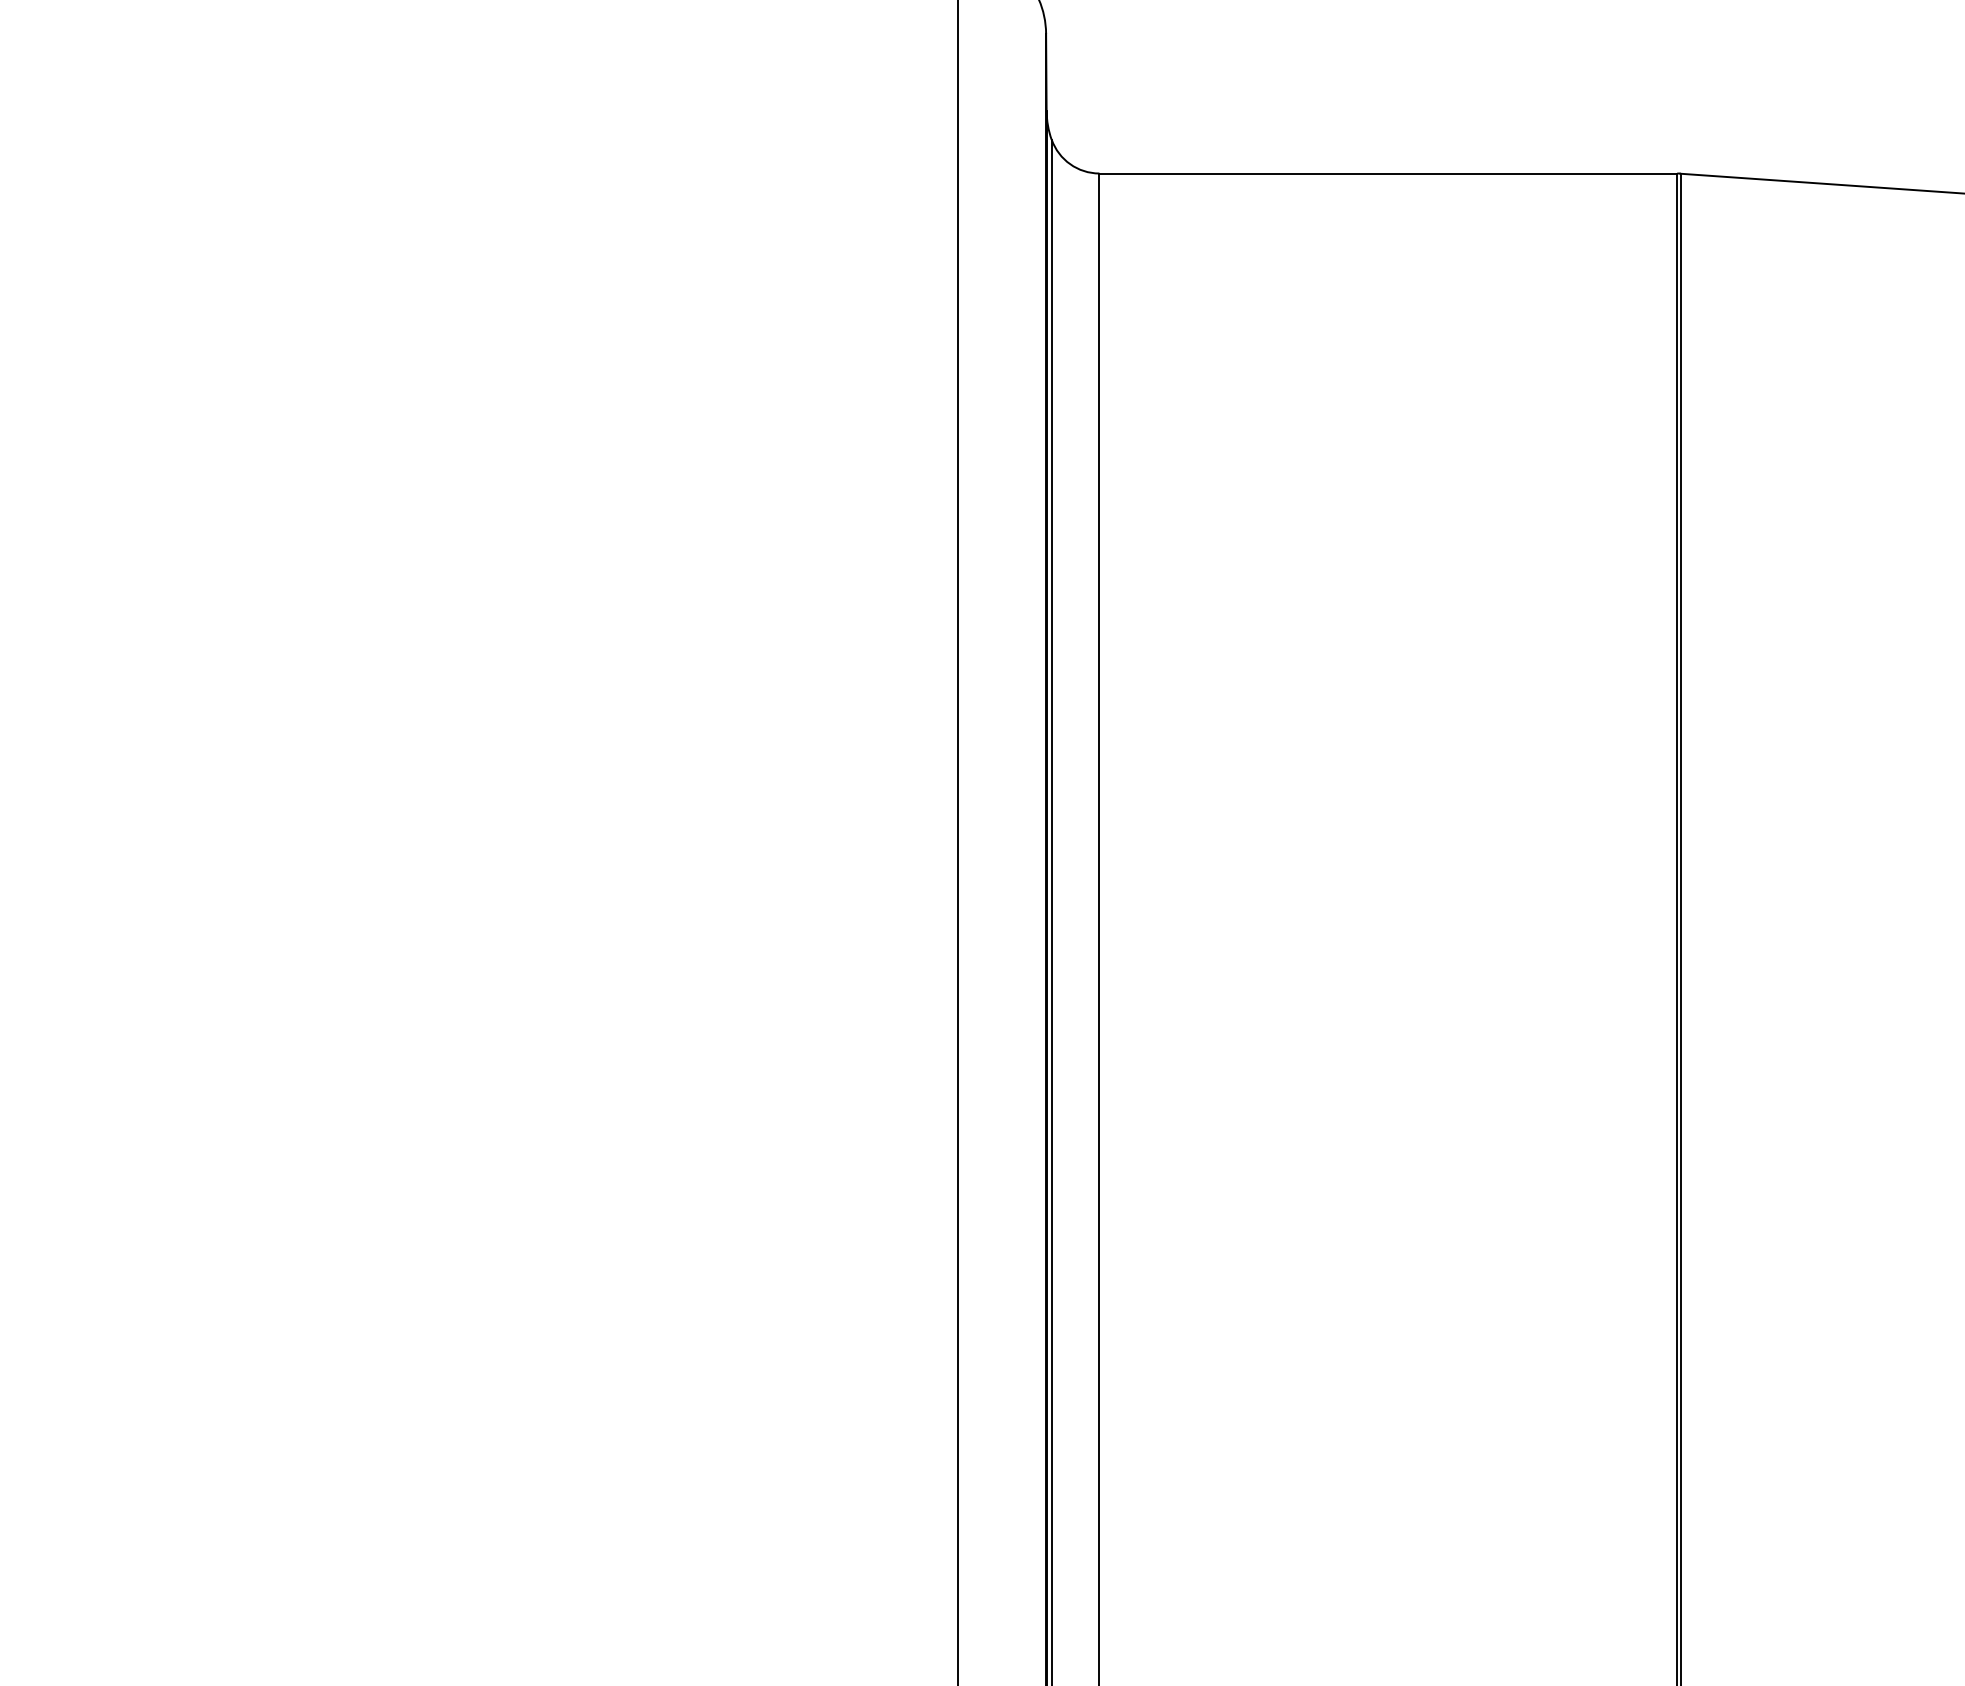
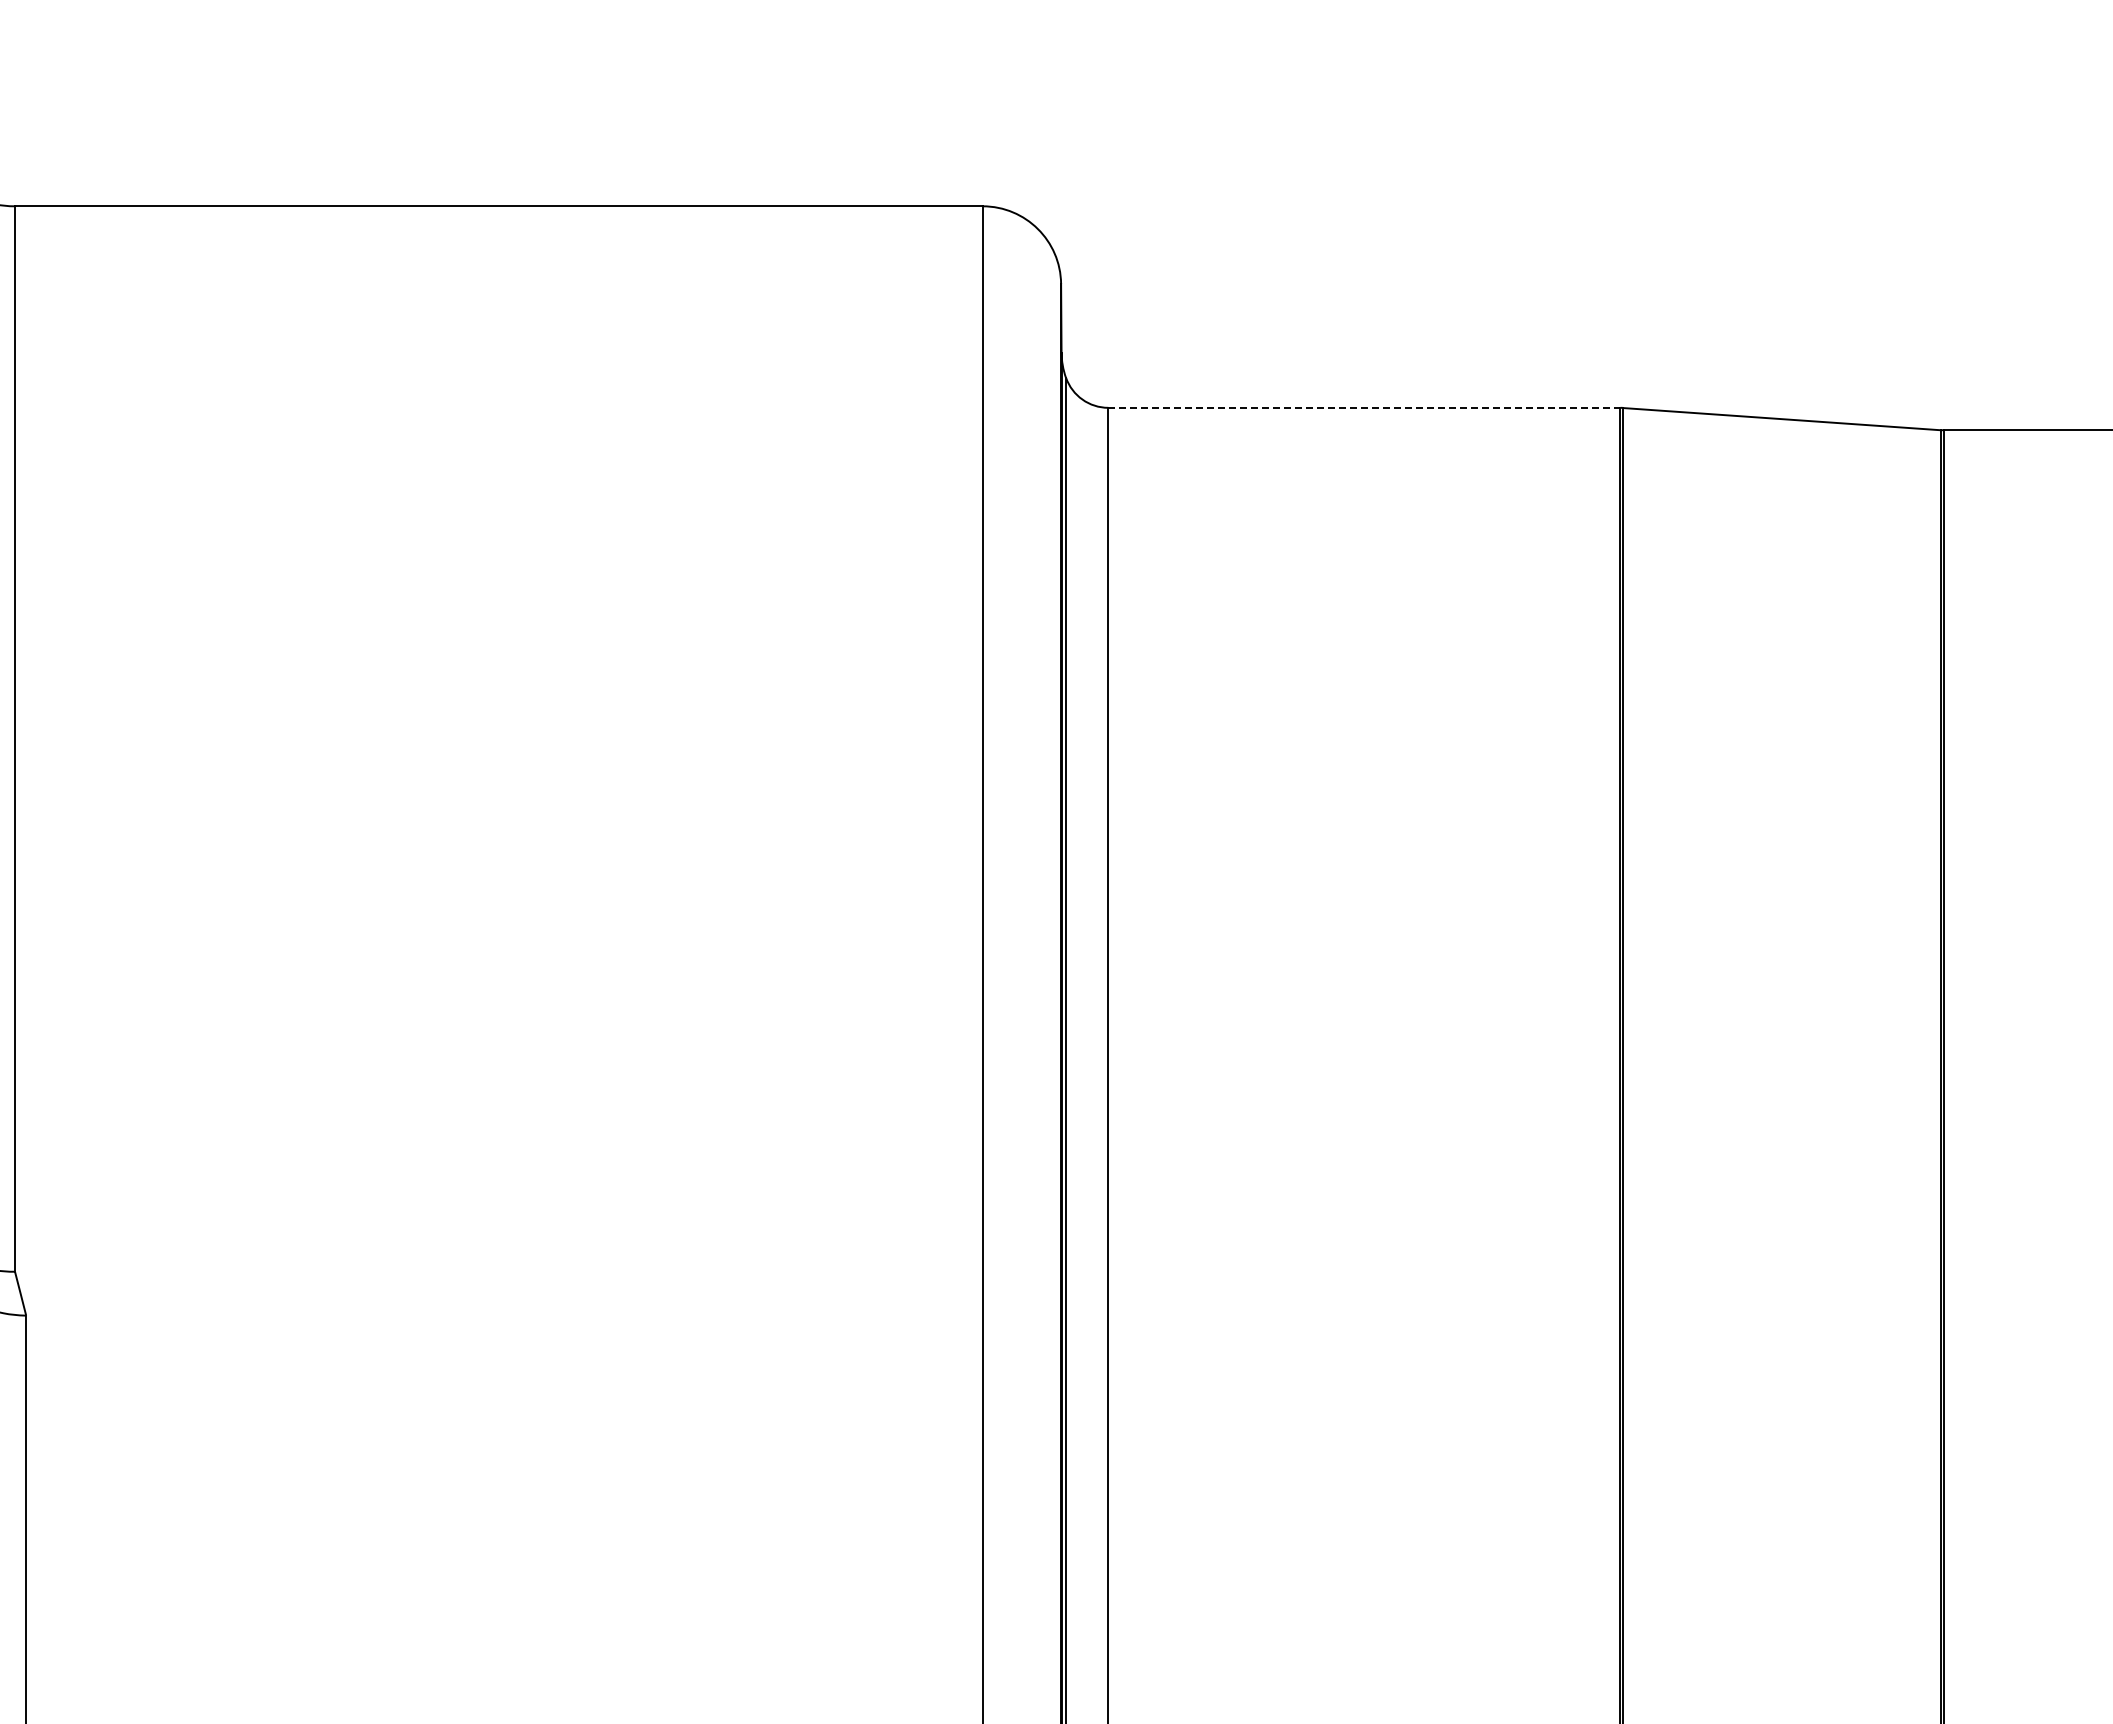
line: (1388, 173) -> (1364, 407), solid -> dashed

